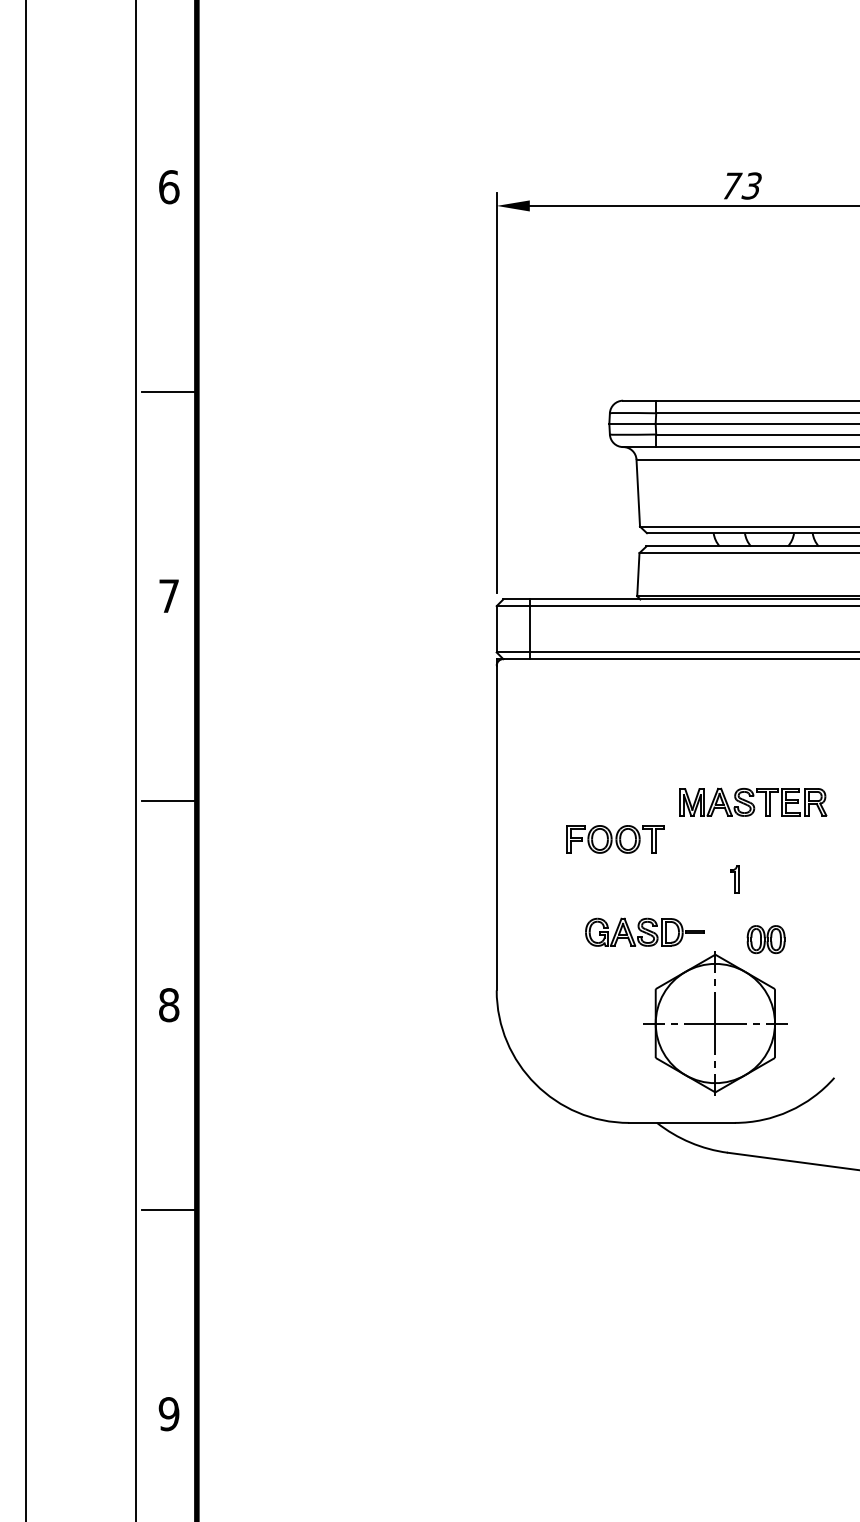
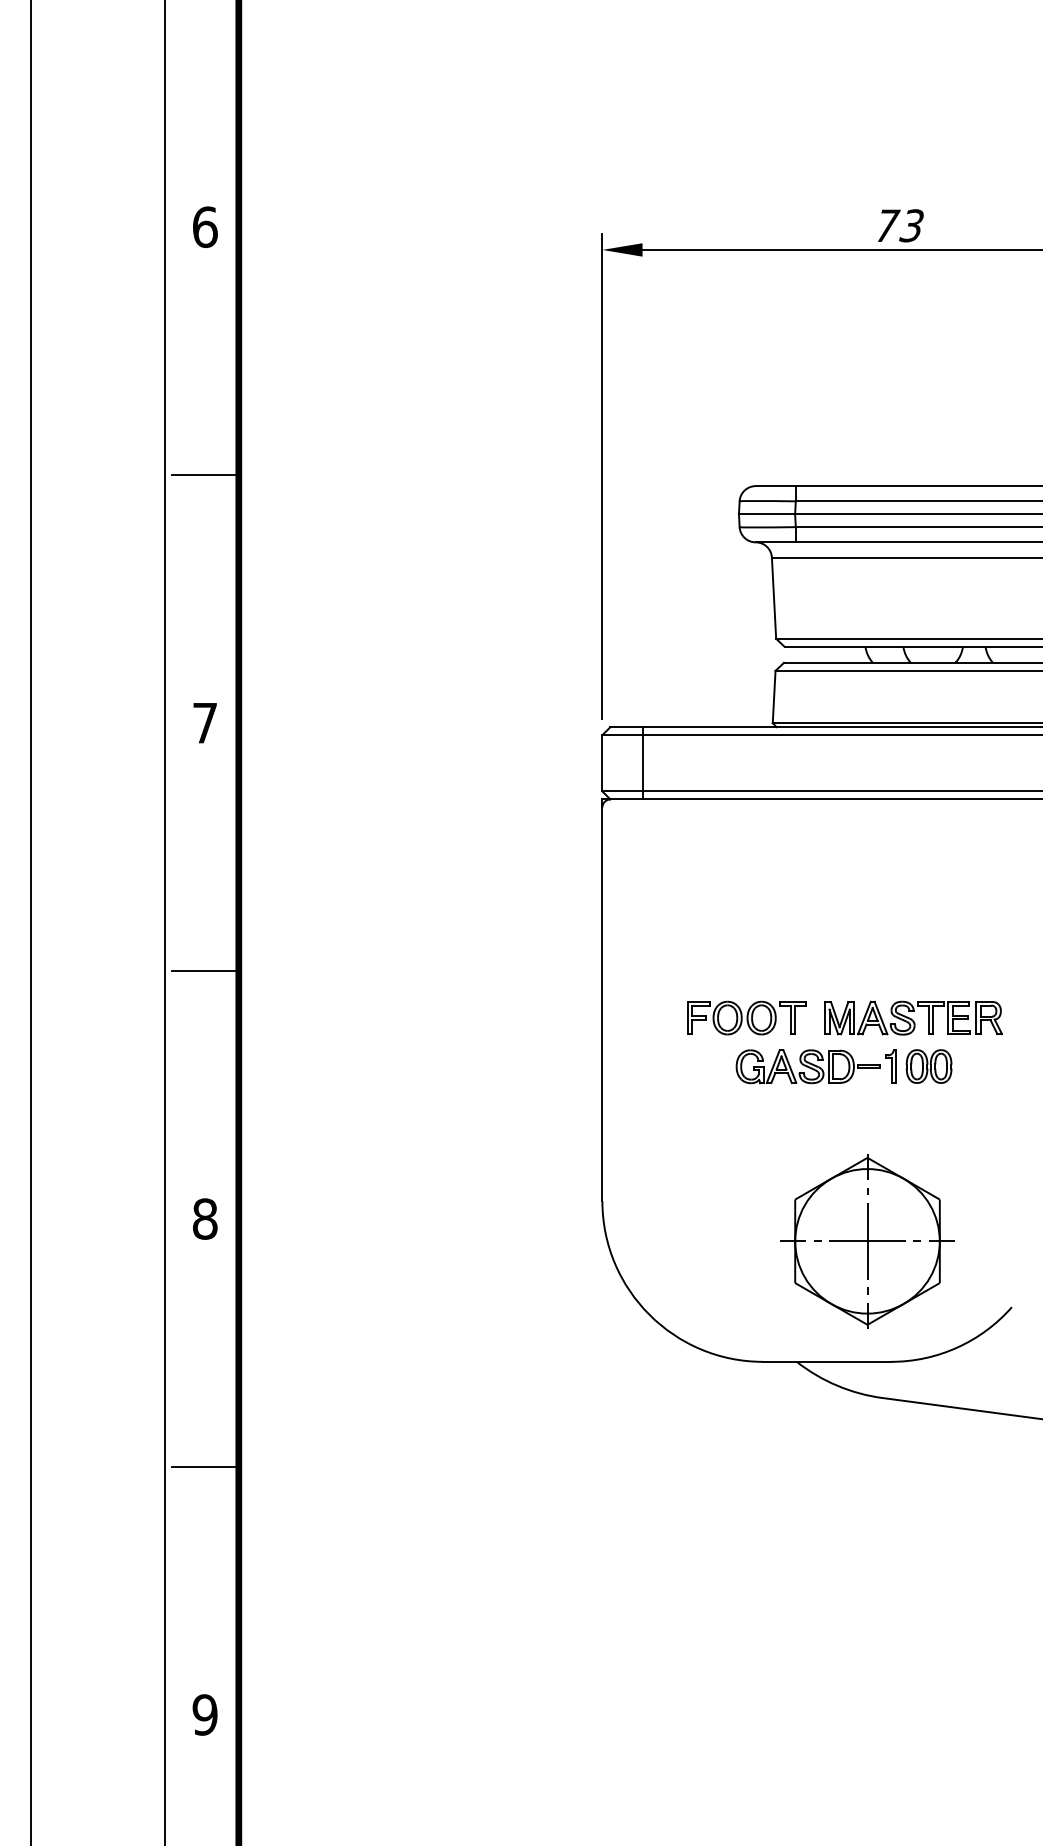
part: (753, 801) -> (913, 1017), moved
part: (644, 932) -> (807, 1066), moved
part: (765, 939) -> (928, 1066), moved

